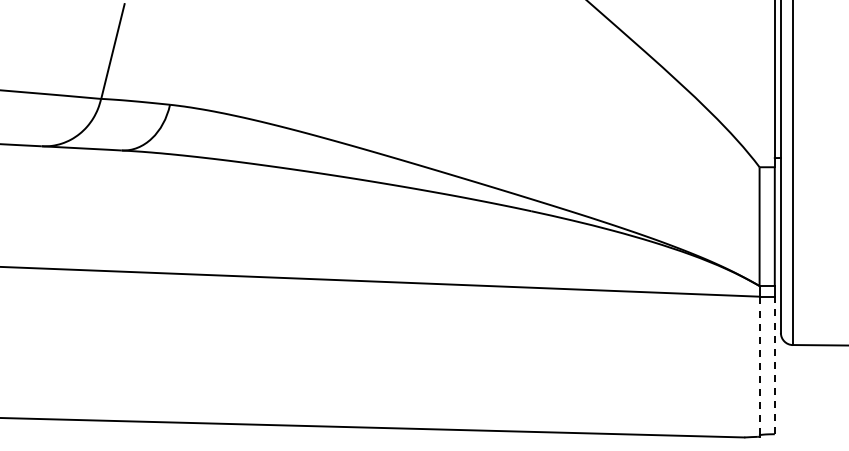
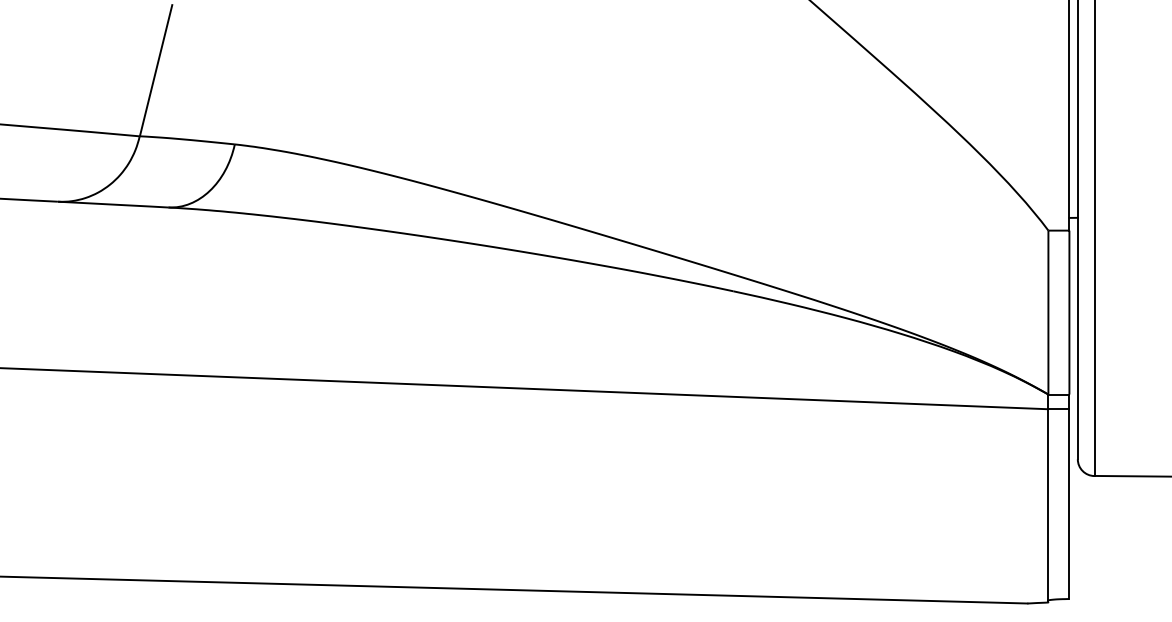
line: (759, 365) -> (1048, 504), dashed -> solid
line: (774, 365) -> (1069, 504), dashed -> solid

